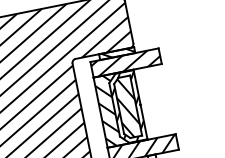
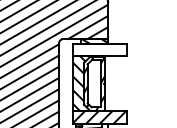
hatch: (125, 63) -> (99, 50), removed
hatch: (126, 108) -> (93, 84), removed

